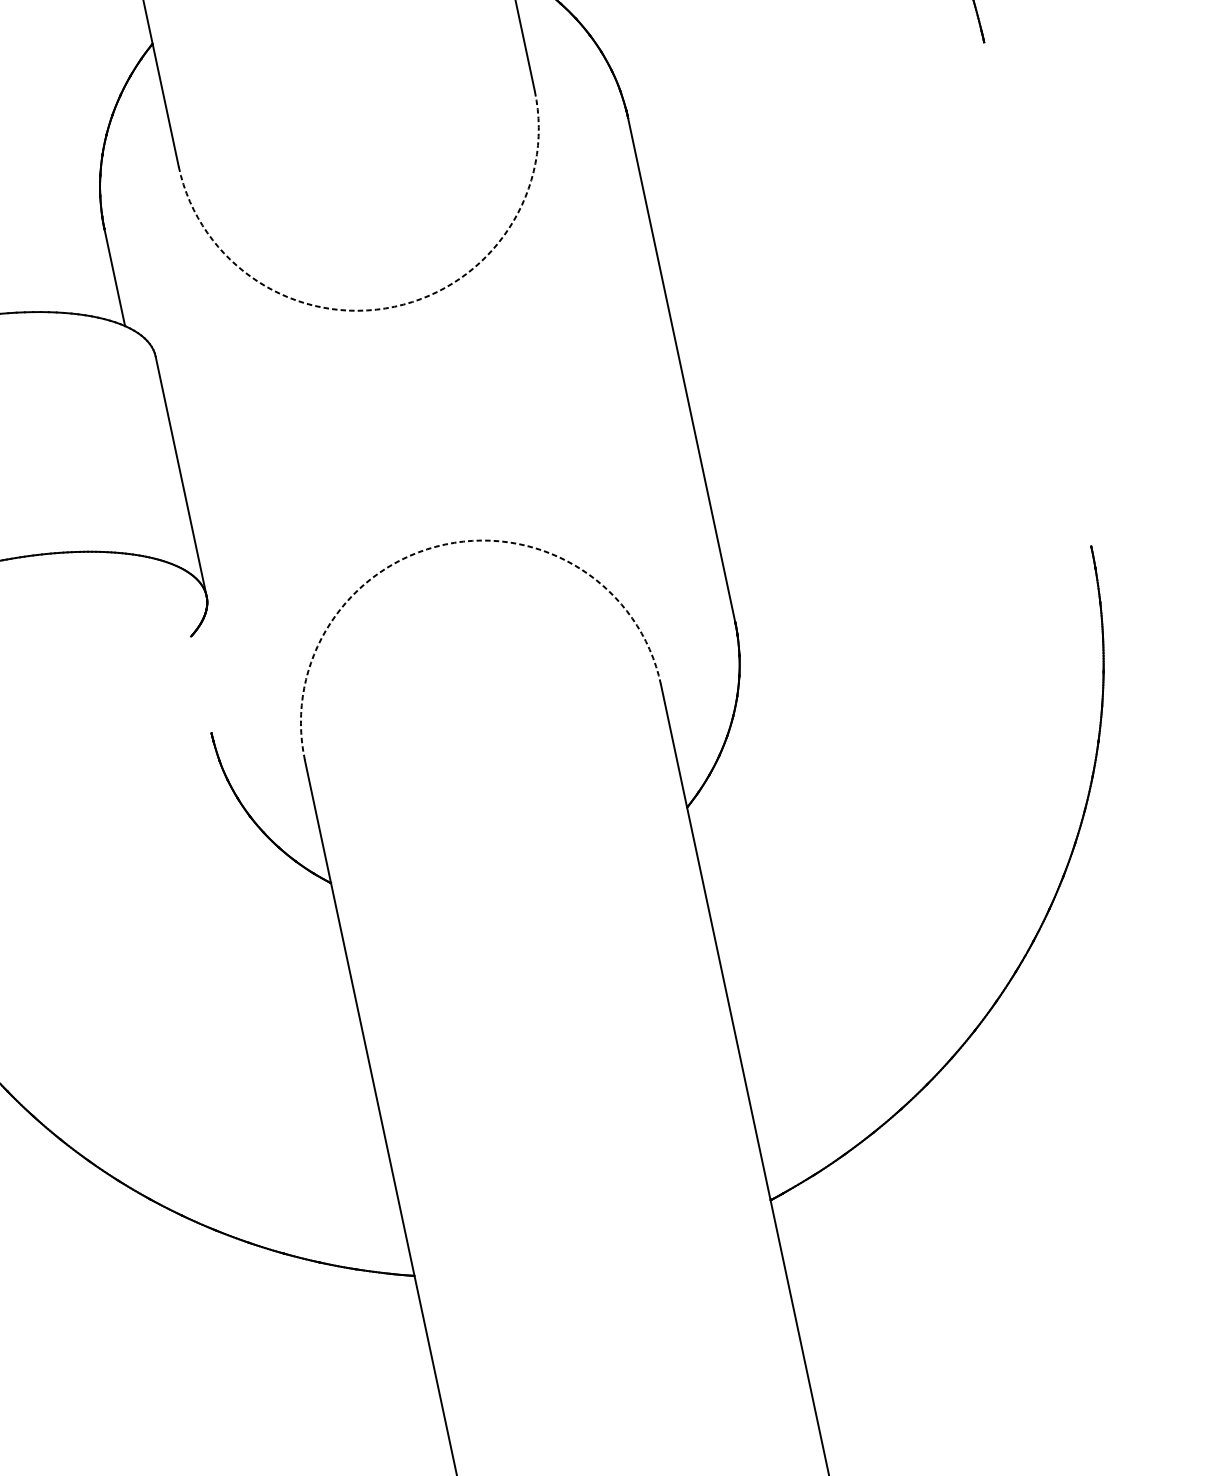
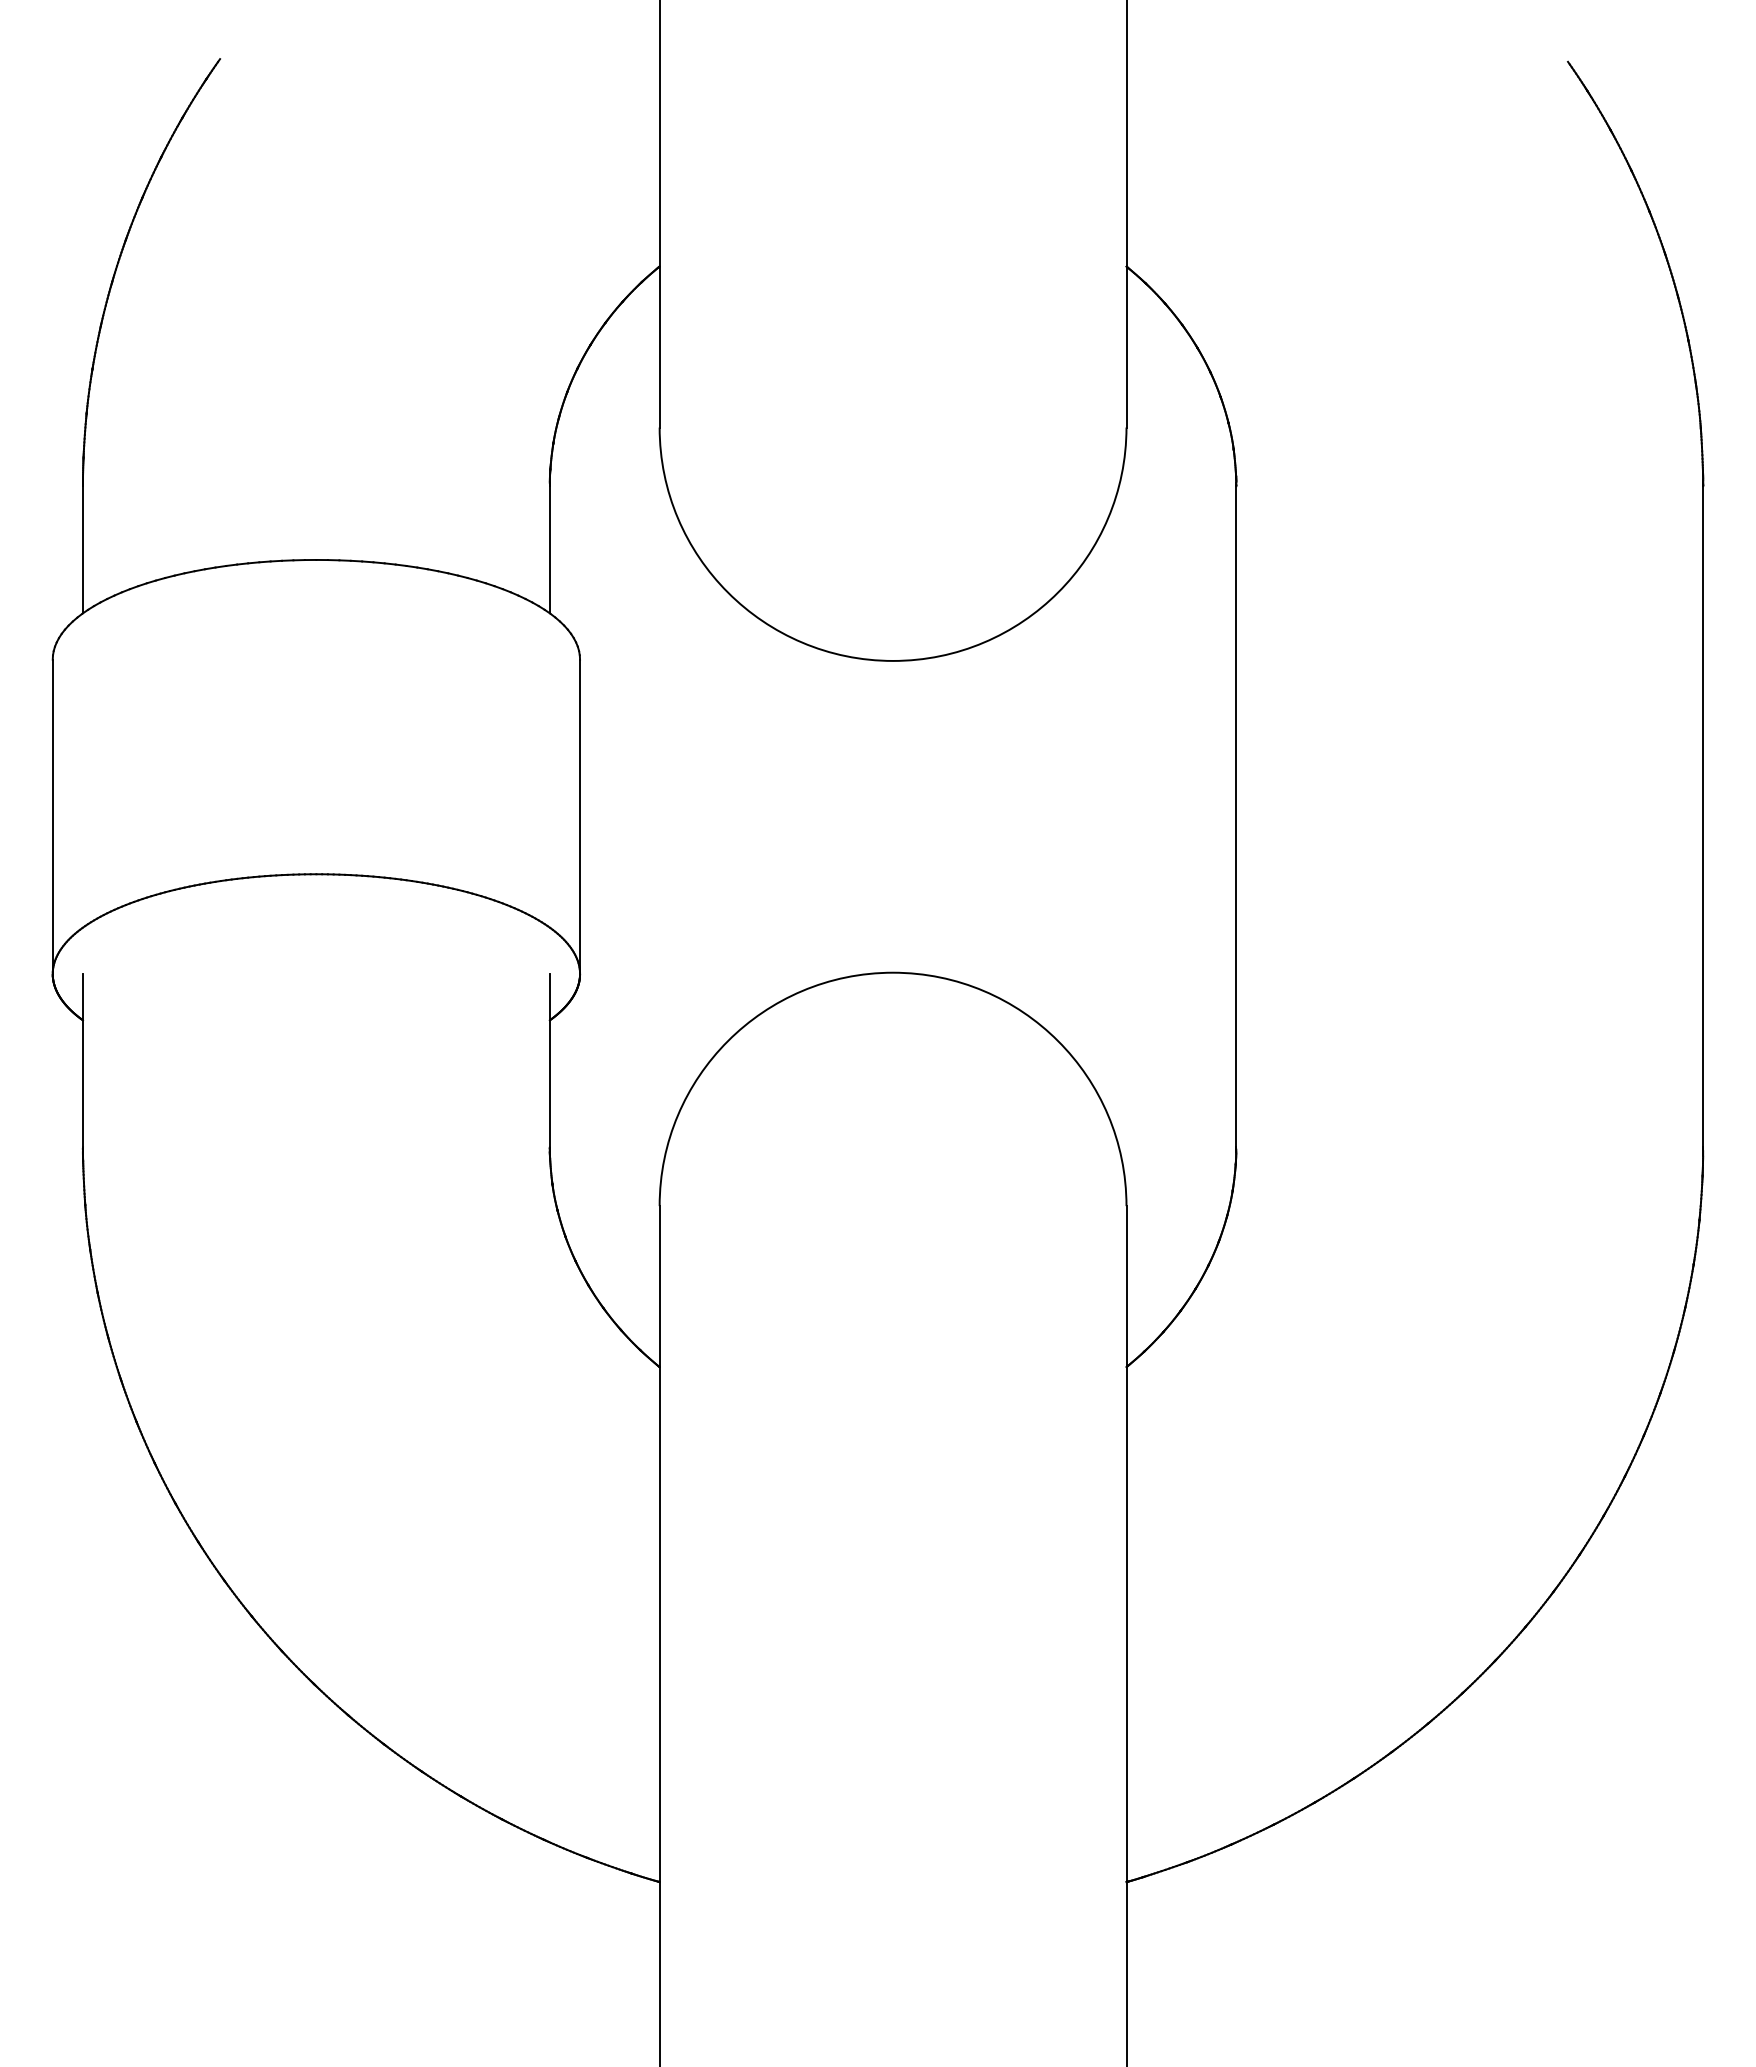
line: (1037, 294) -> (1703, 816), added
arc: (394, 306) -> (893, 660), dashed -> solid
arc: (445, 544) -> (893, 972), dashed -> solid
line: (197, 667) -> (549, 1060), added

